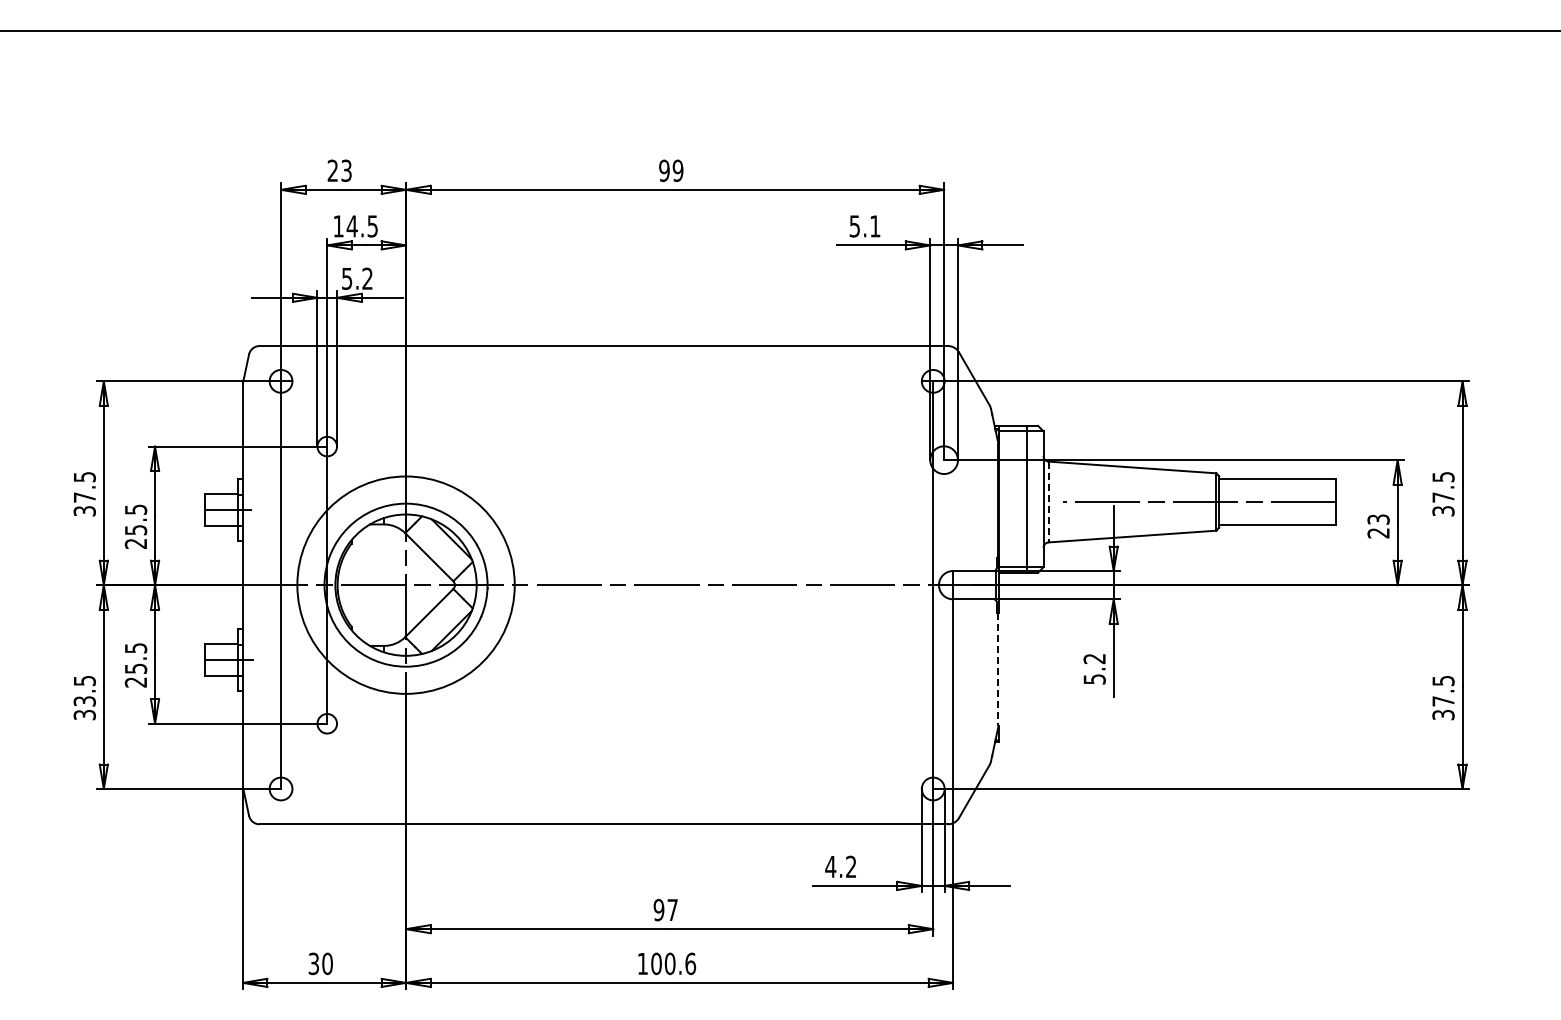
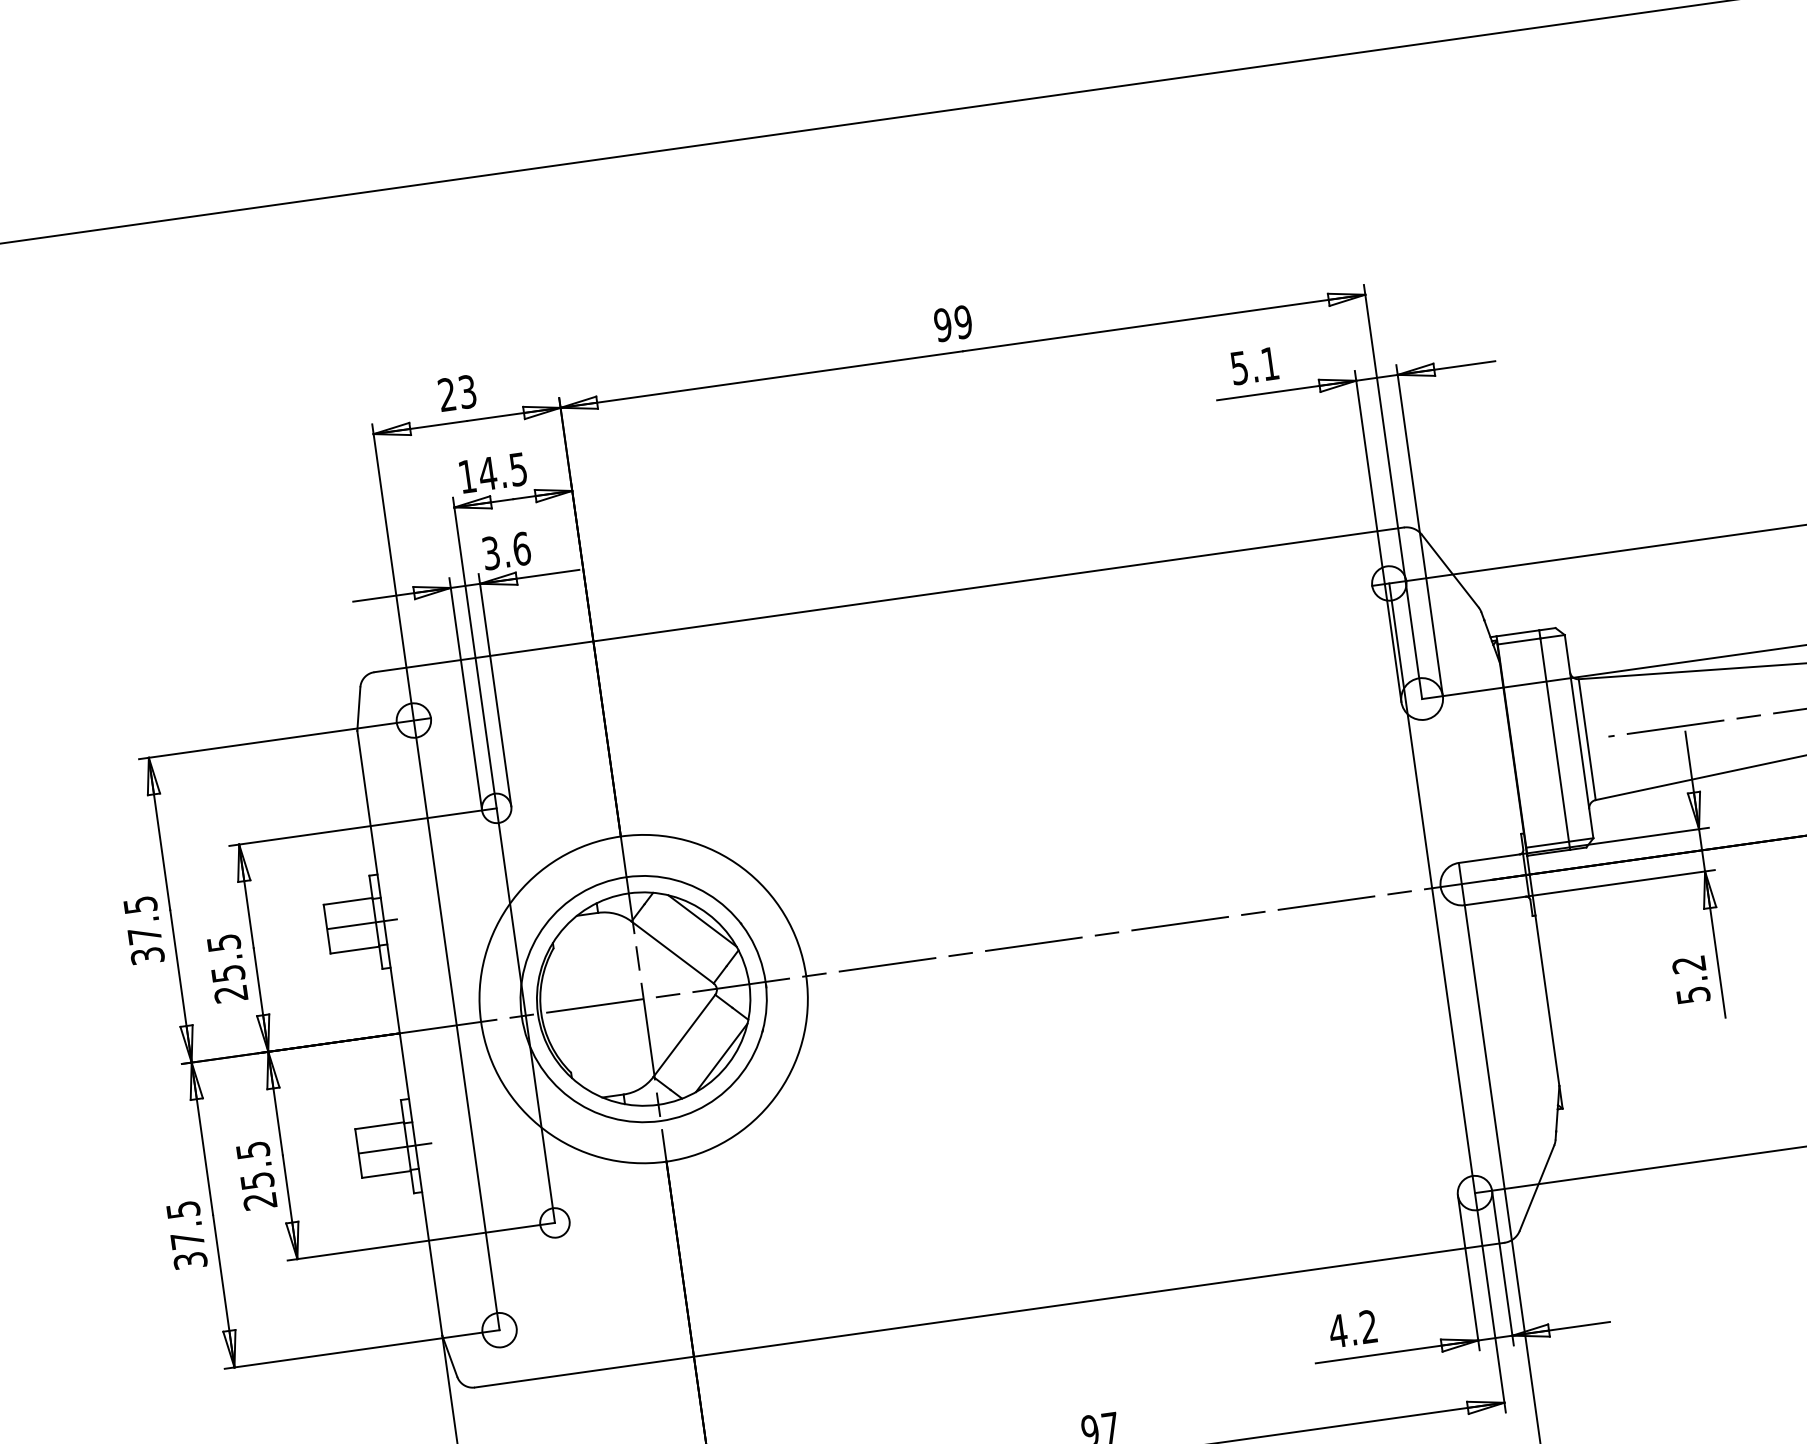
text: (357, 278) -> (506, 550), 5.2 -> 3.6
line: (1048, 502) -> (1587, 740), dashed -> solid
line: (998, 669) -> (1547, 1000), dashed -> solid
text: (84, 701) -> (187, 1240), 33.5 -> 37.5

